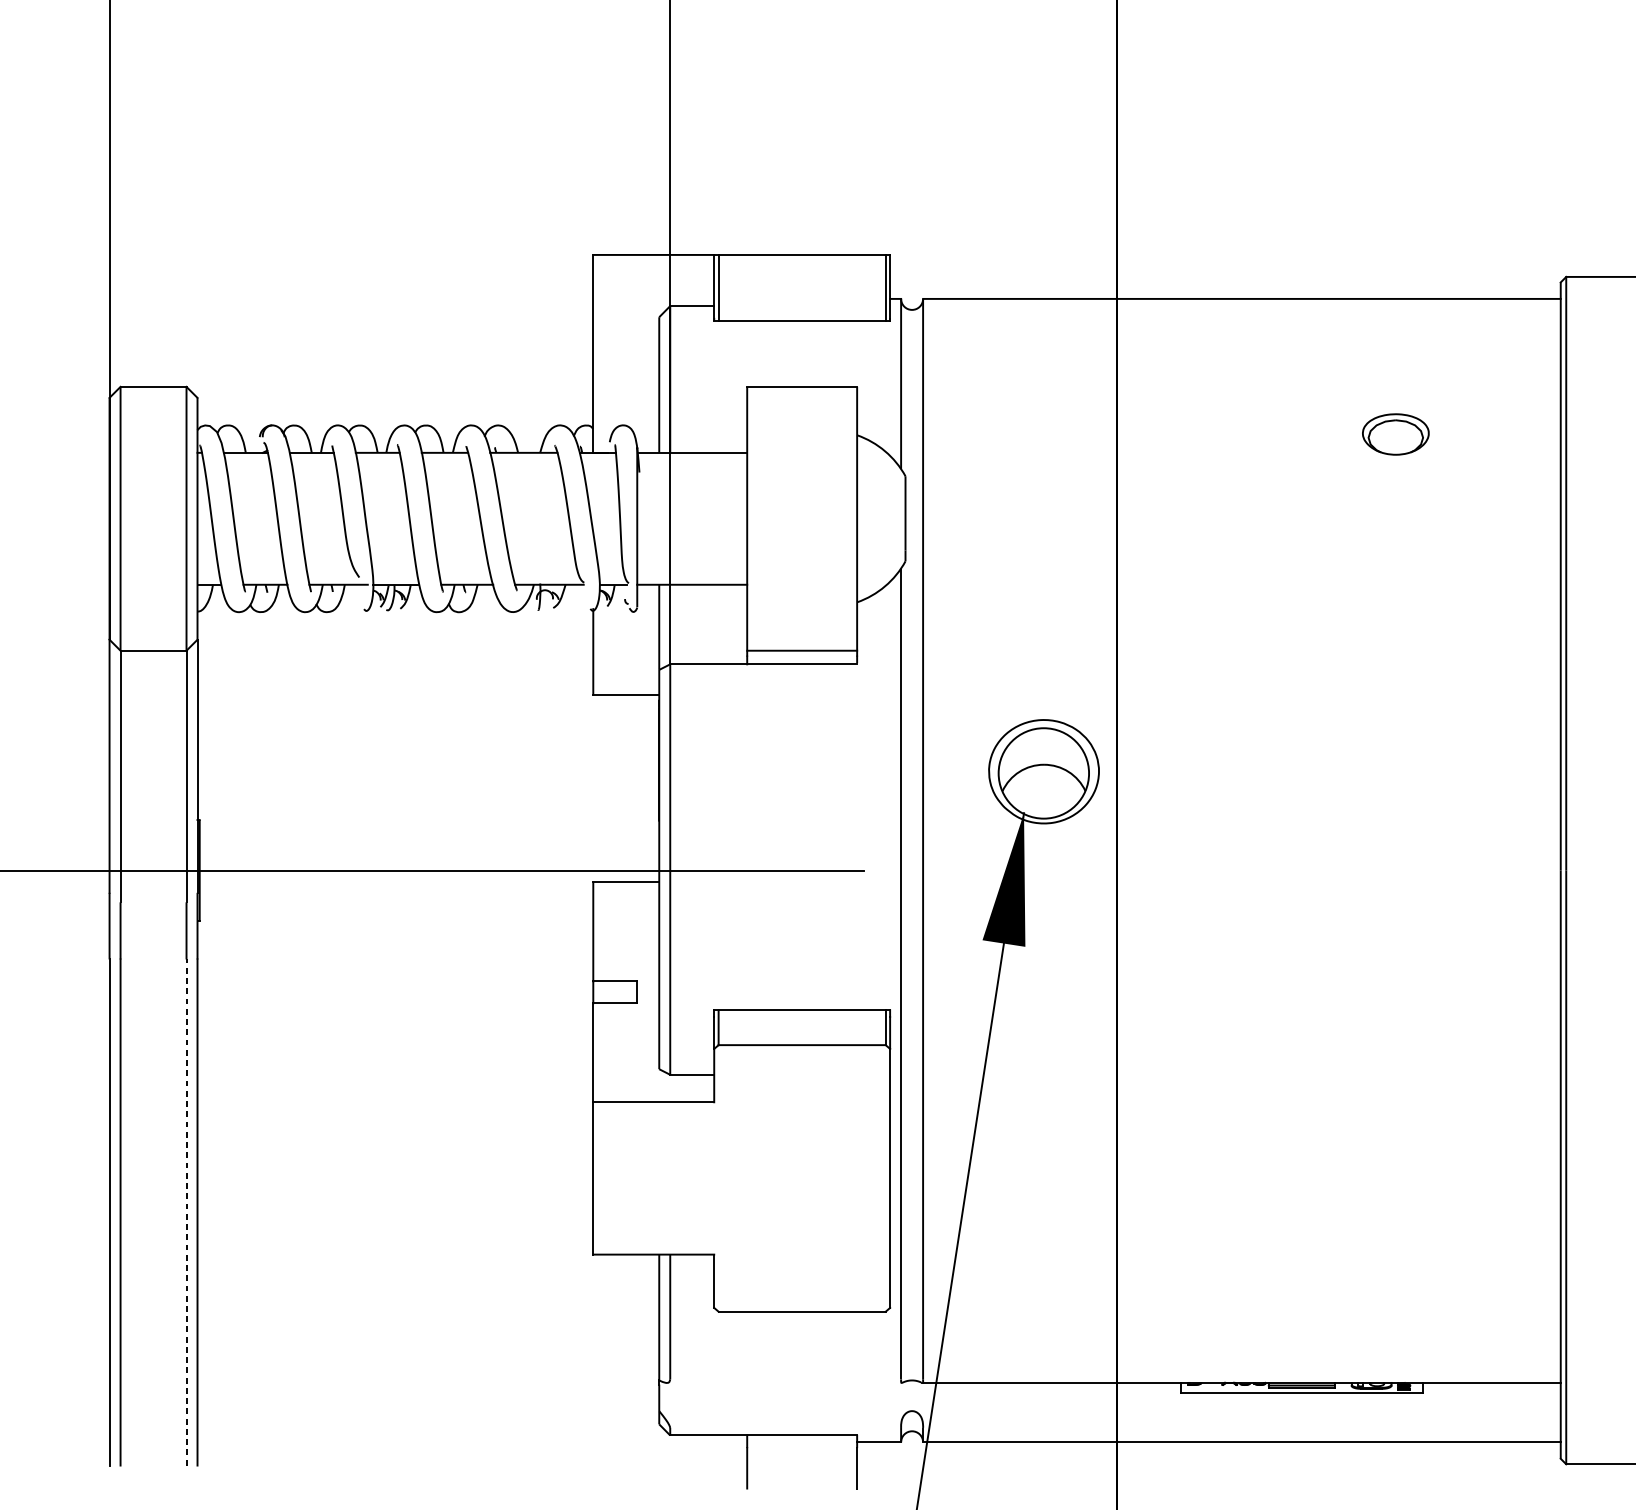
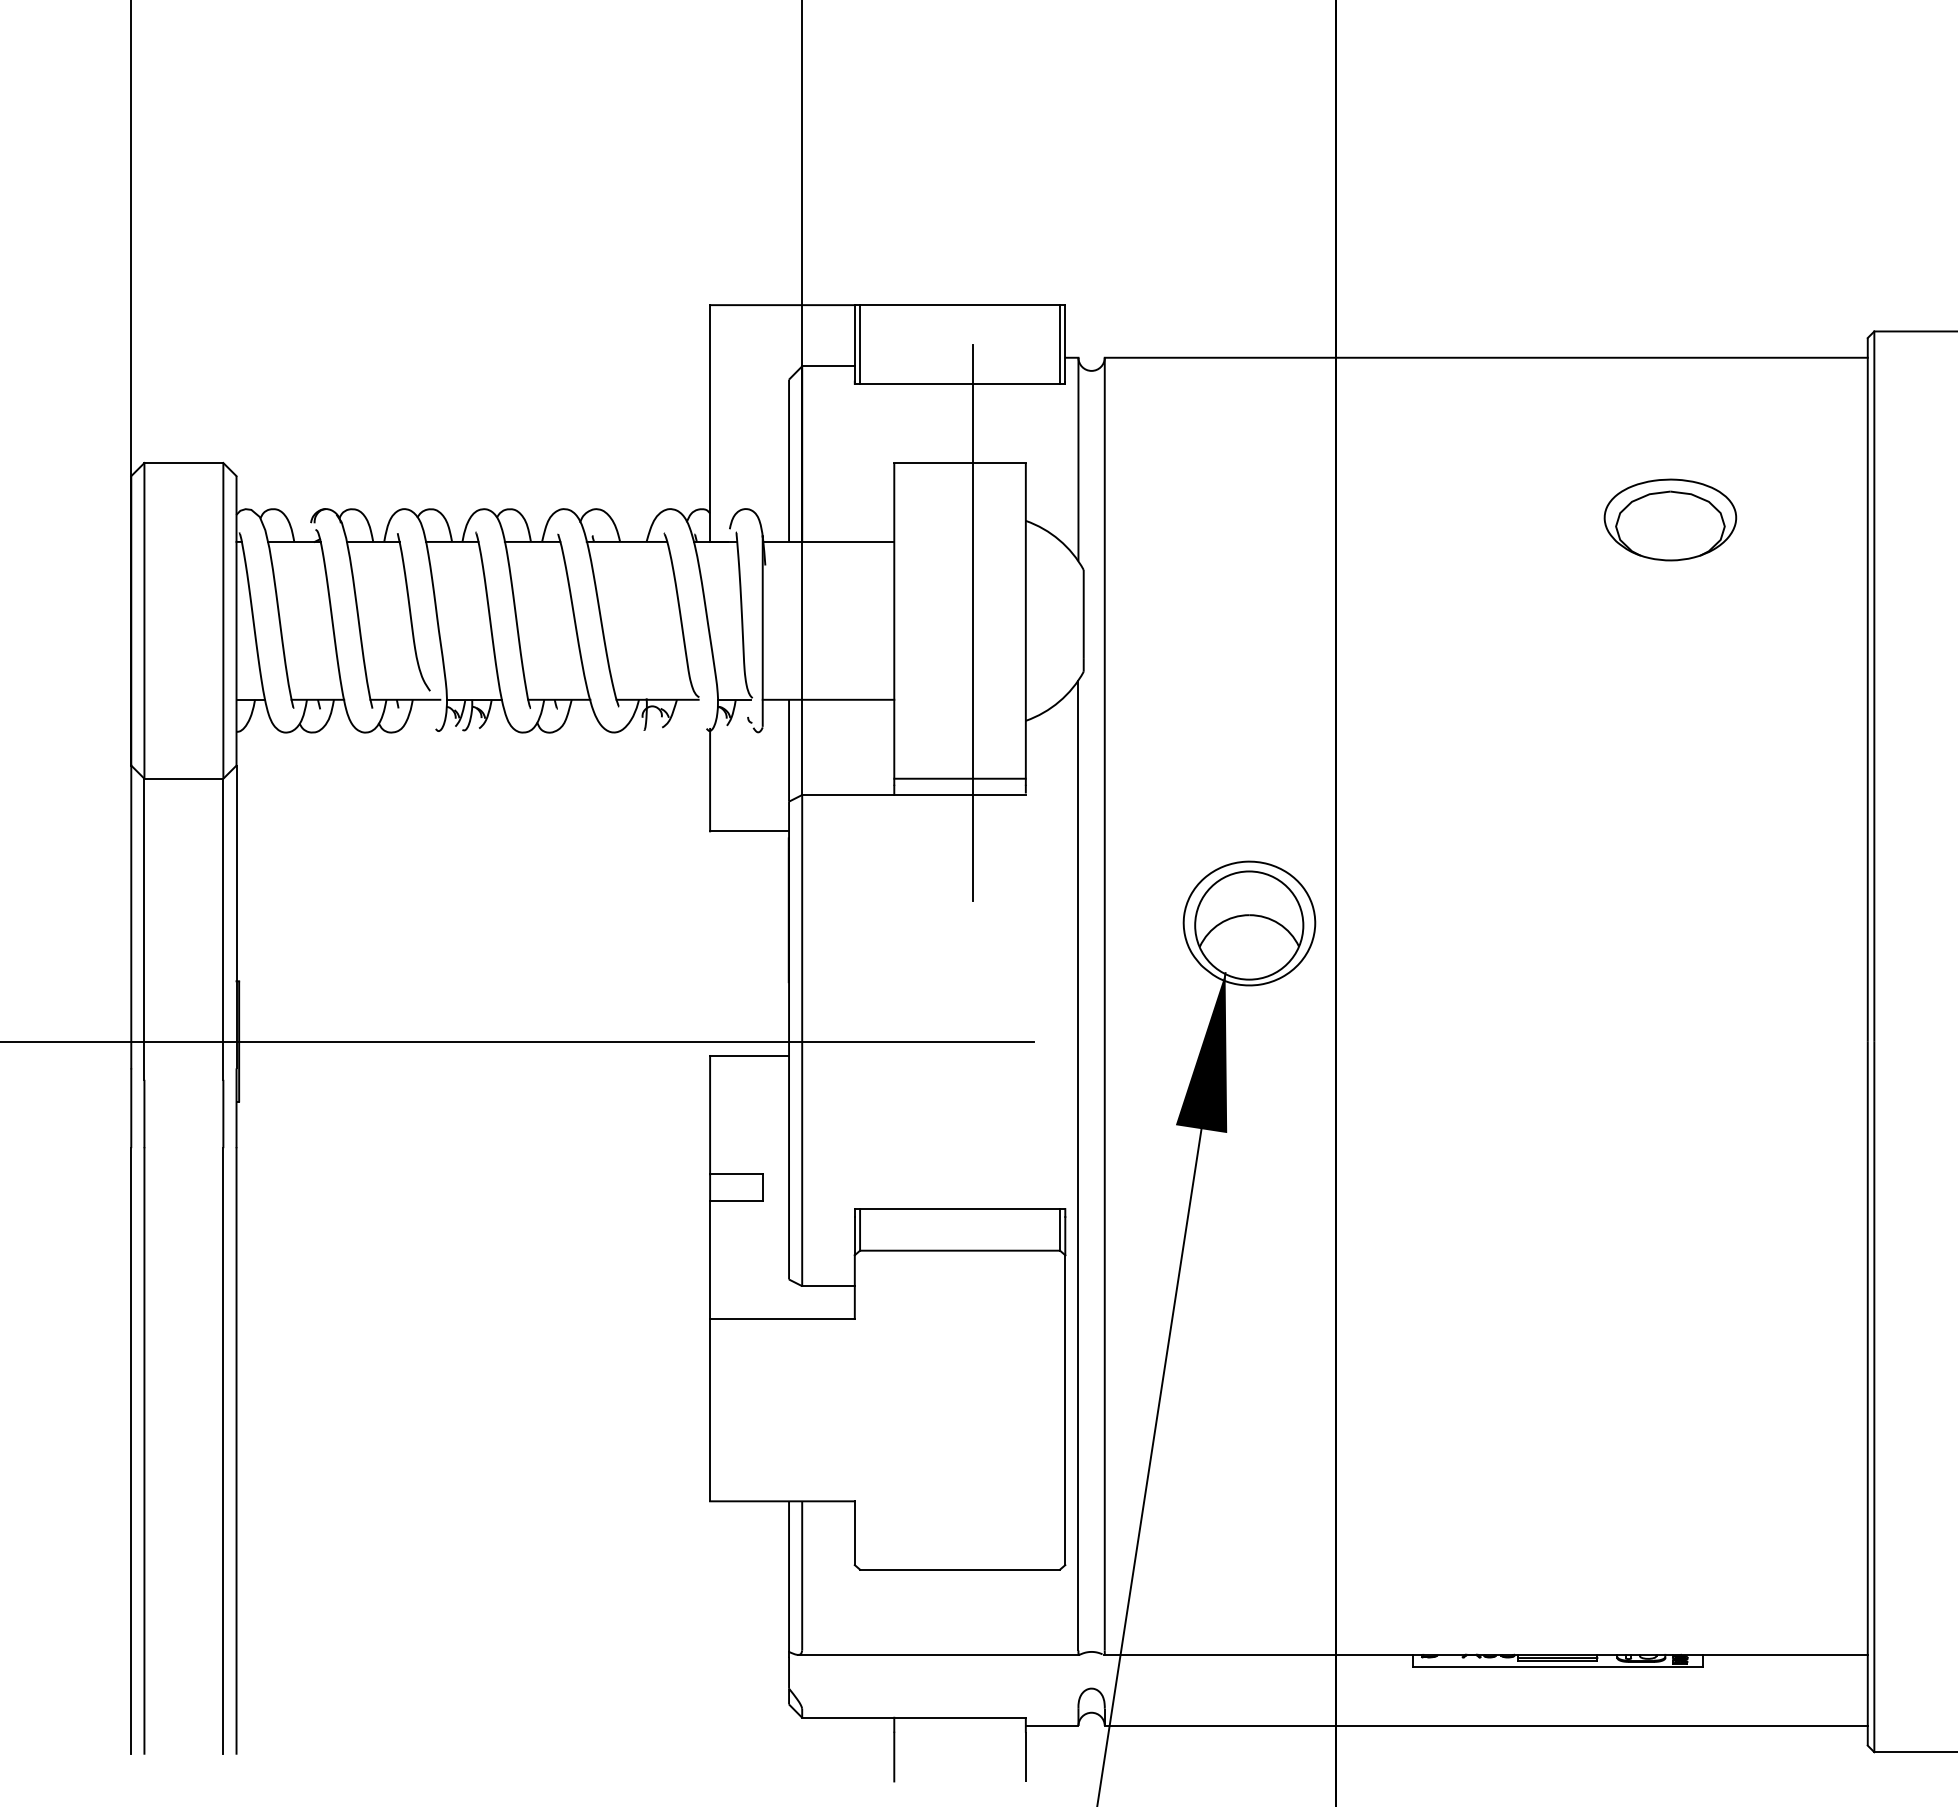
part: (1395, 434) -> (1670, 519), size x1.67
line: (813, 520) -> (973, 622), added
line: (186, 1212) -> (223, 1450), dashed -> solid
line: (784, 1382) -> (938, 1654), added

